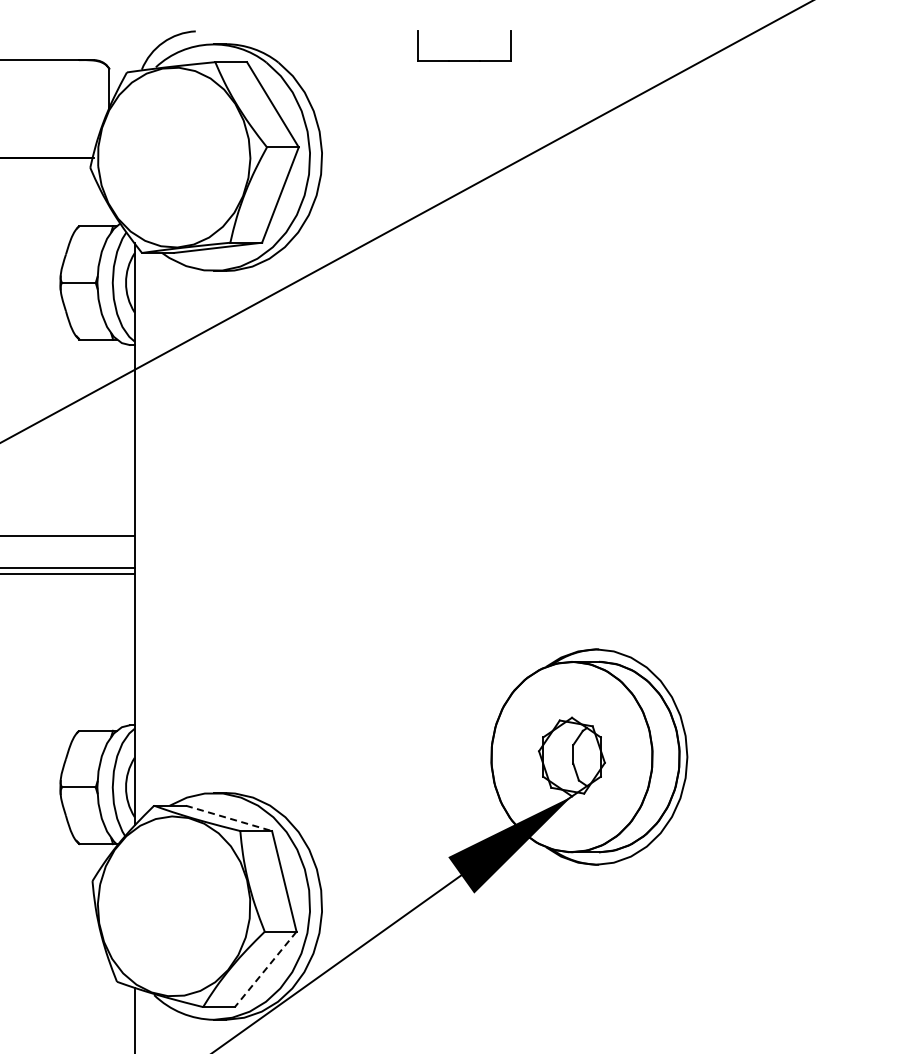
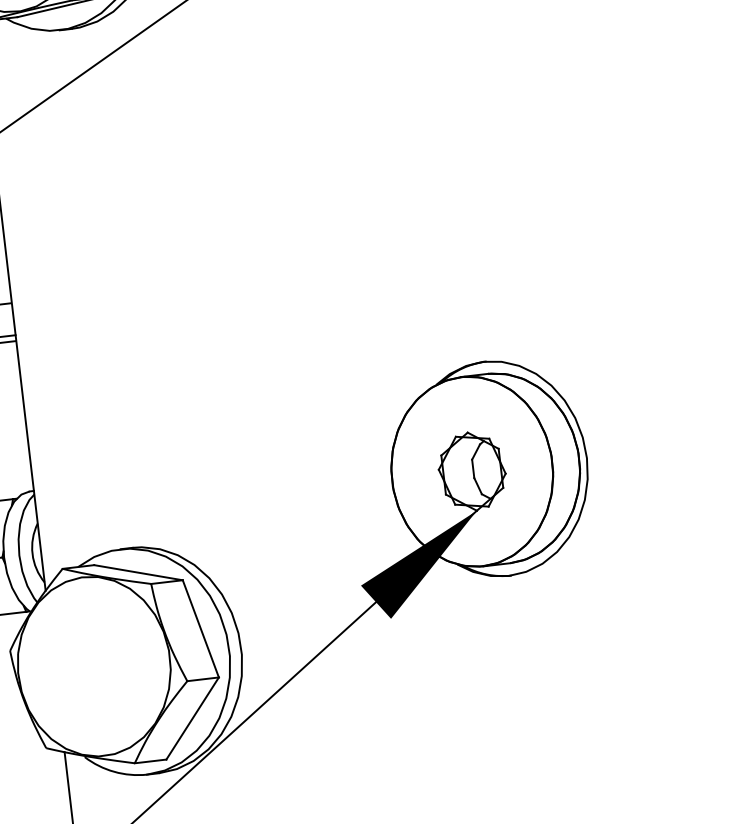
line: (229, 818) -> (139, 572), dashed -> solid
line: (265, 969) -> (192, 718), dashed -> solid

